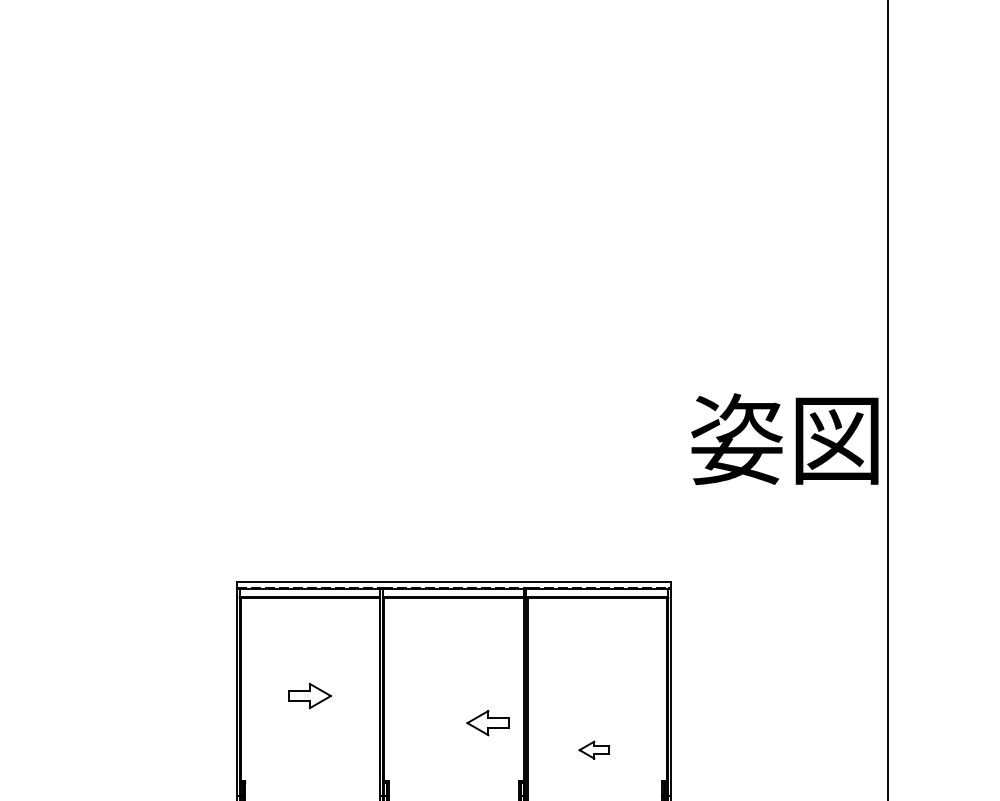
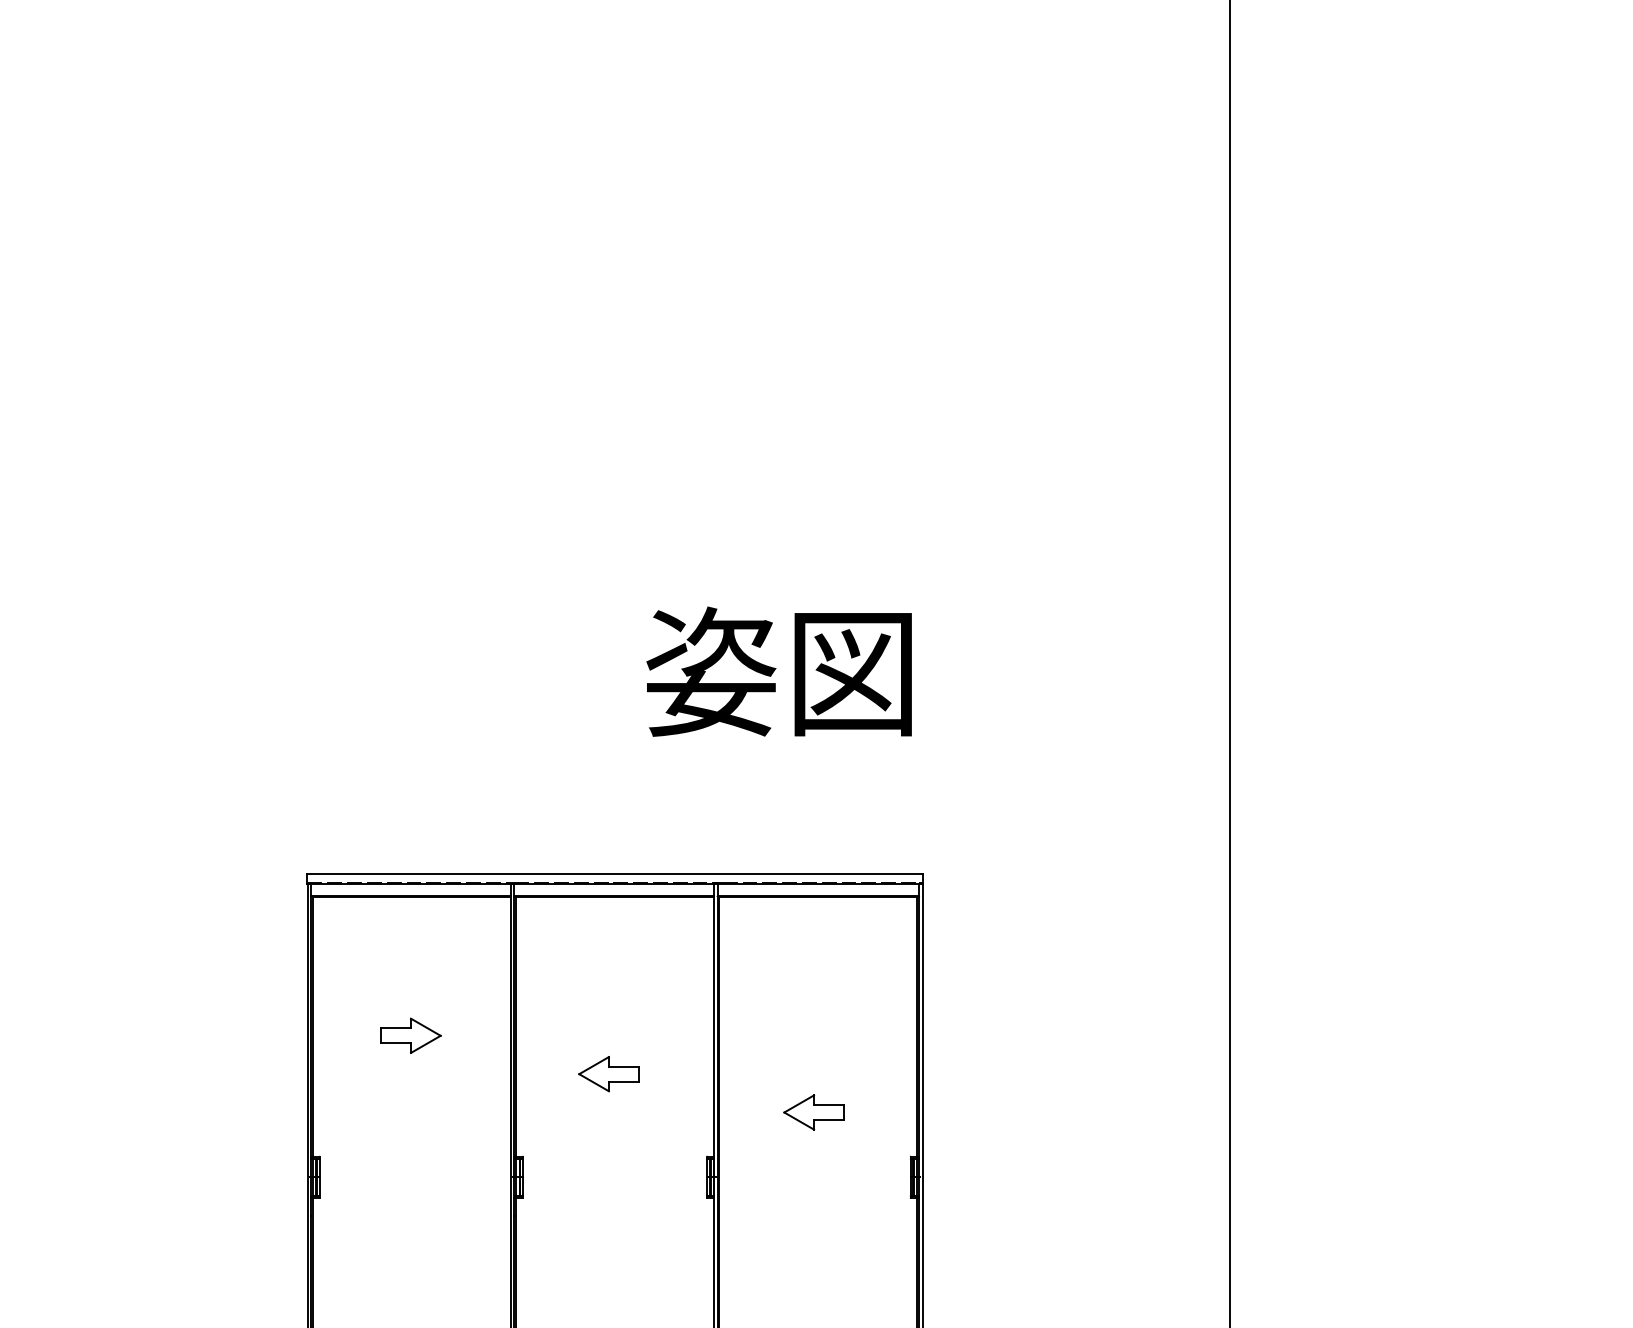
text: (784, 439) -> (778, 671), moved
part: (488, 723) -> (608, 1074), moved
part: (593, 750) -> (813, 1112), size x1.43

